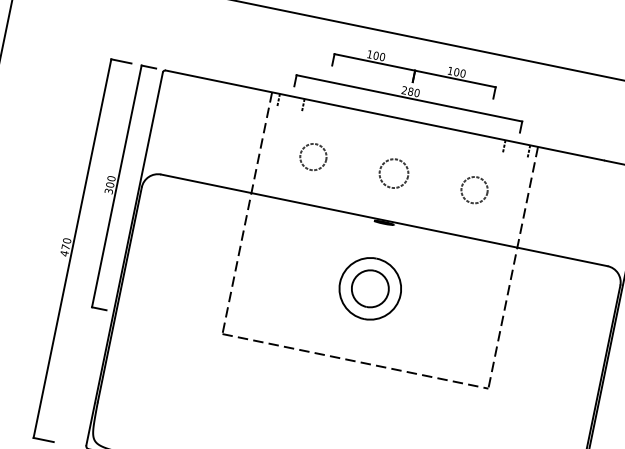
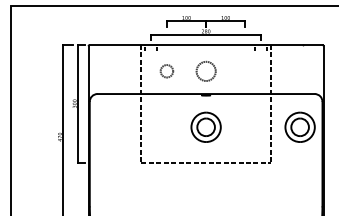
circle: (393, 171) -> (205, 70), size x1.4
circle: (474, 190) -> (245, 71), removed
part: (562, 326) -> (299, 126), added

